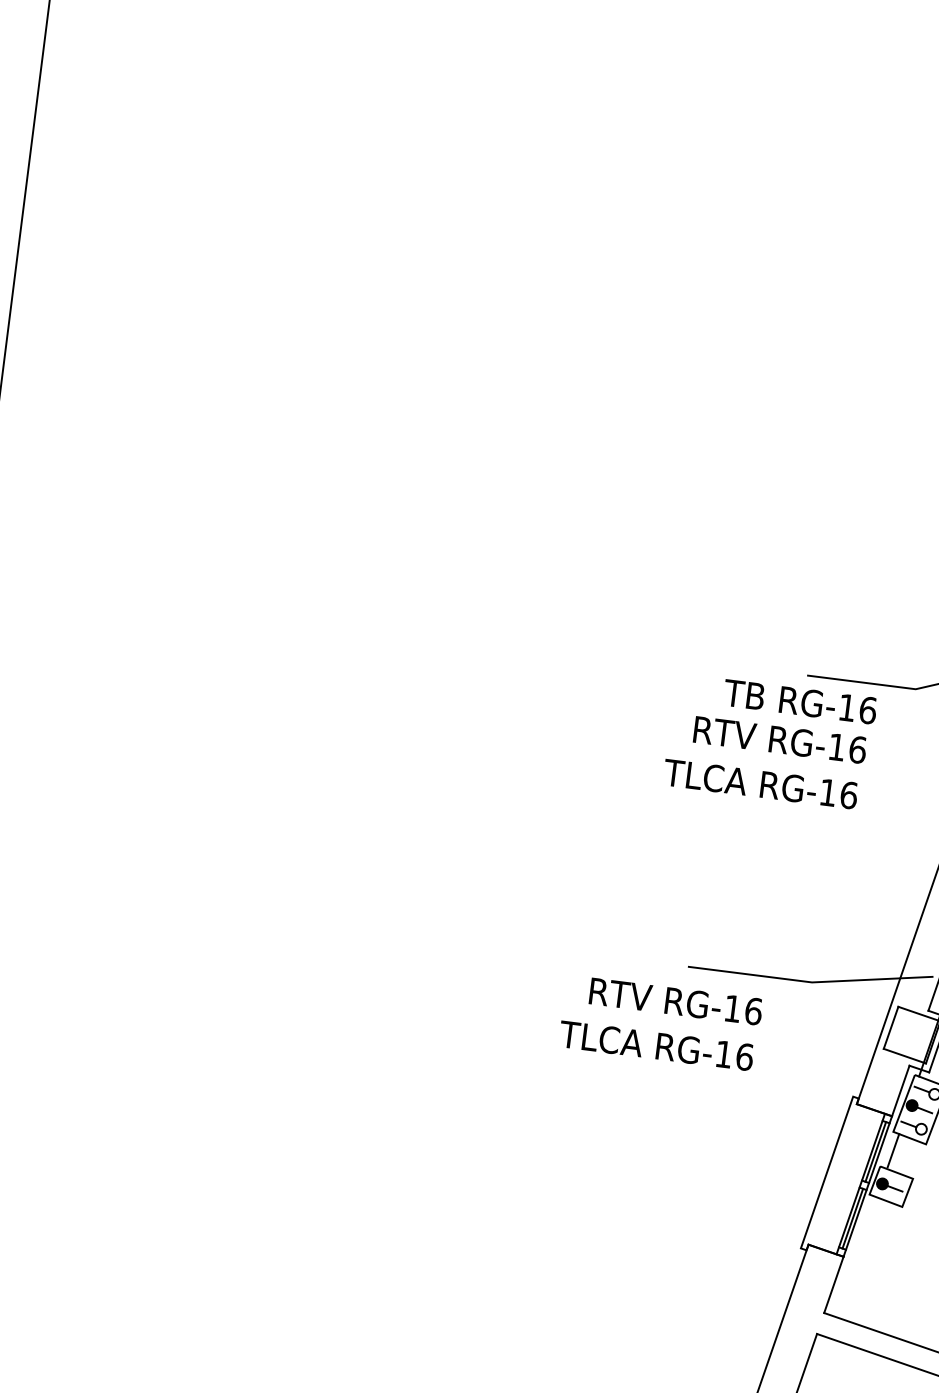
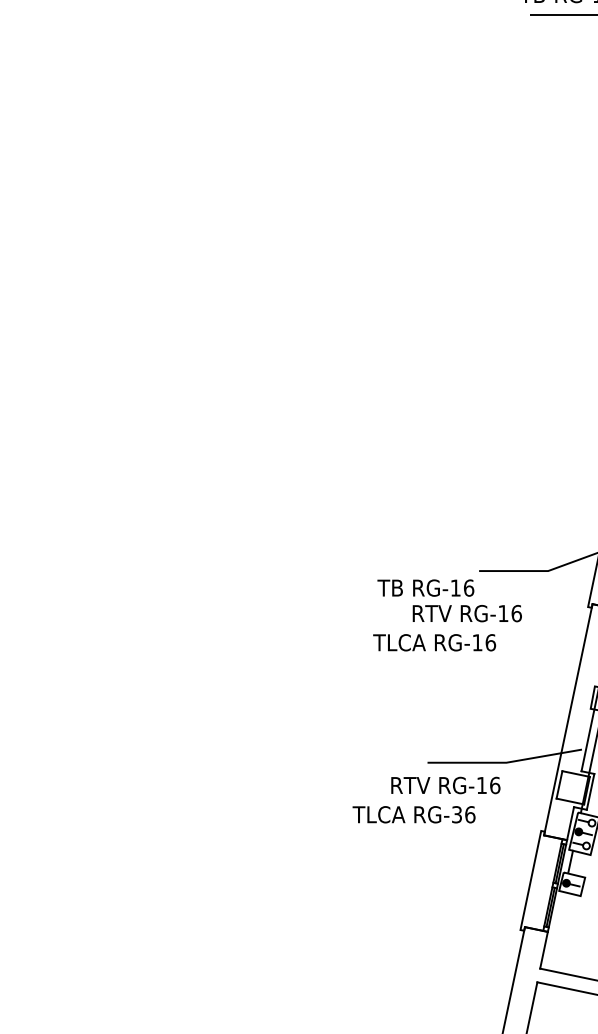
text: (799, 700) -> (425, 587), moved
text: (760, 783) -> (434, 642), moved
text: (675, 1001) -> (445, 785), moved
text: (723, 1053) -> (456, 814), RG-16 -> RG-36

